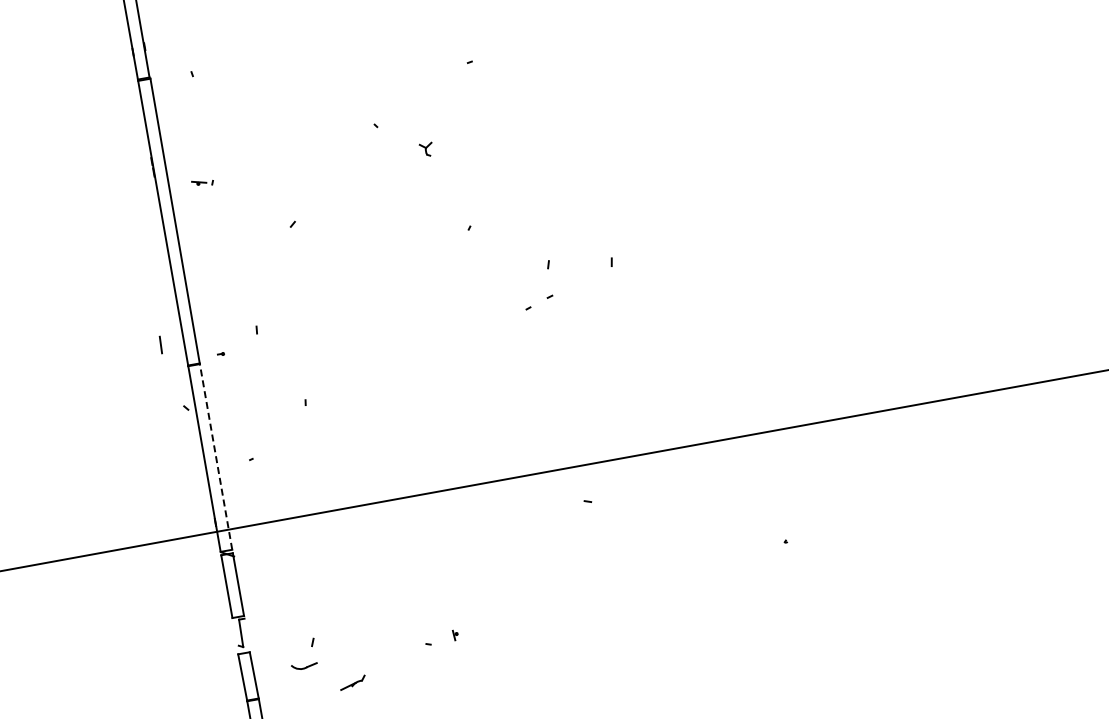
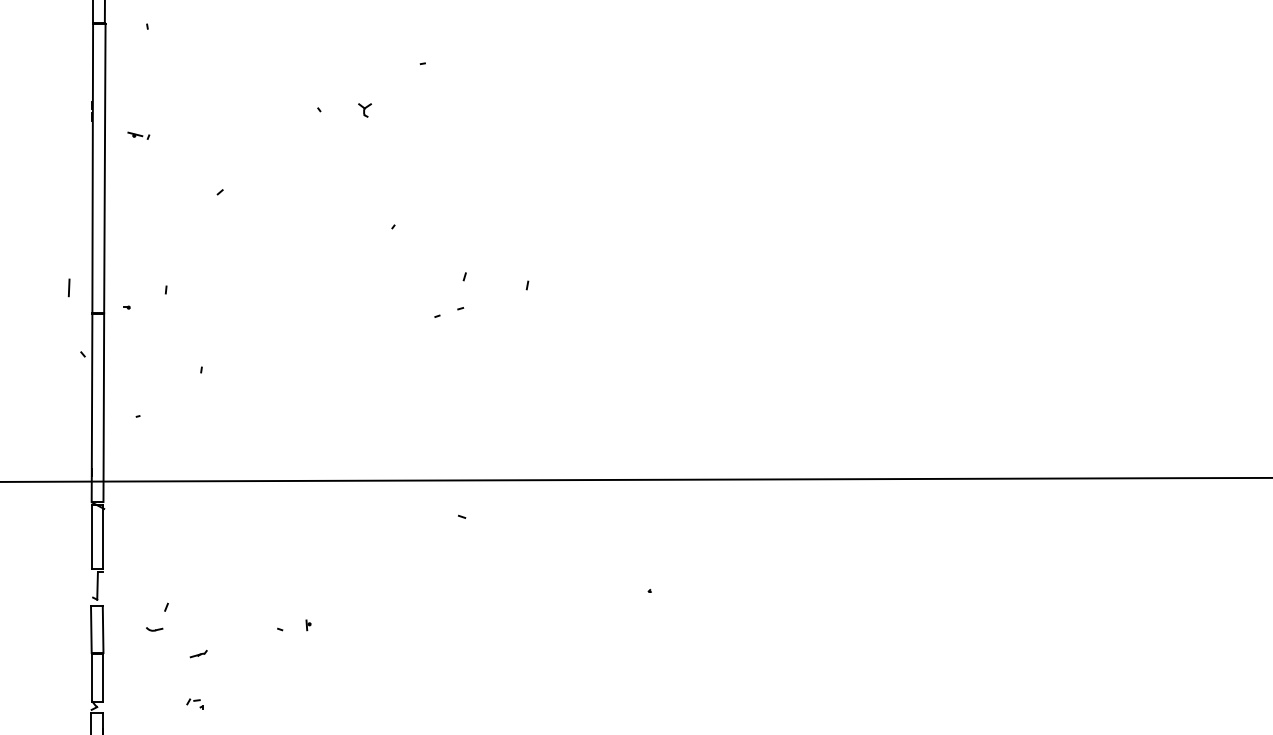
part: (426, 150) -> (364, 110), moved
line: (215, 456) -> (103, 407), dashed -> solid
part: (304, 666) -> (154, 629), size x0.62
part: (352, 682) -> (198, 653), size x0.62

